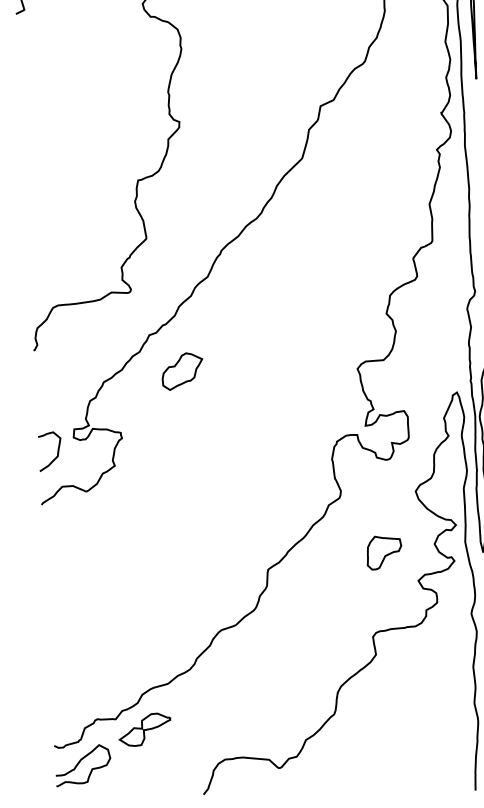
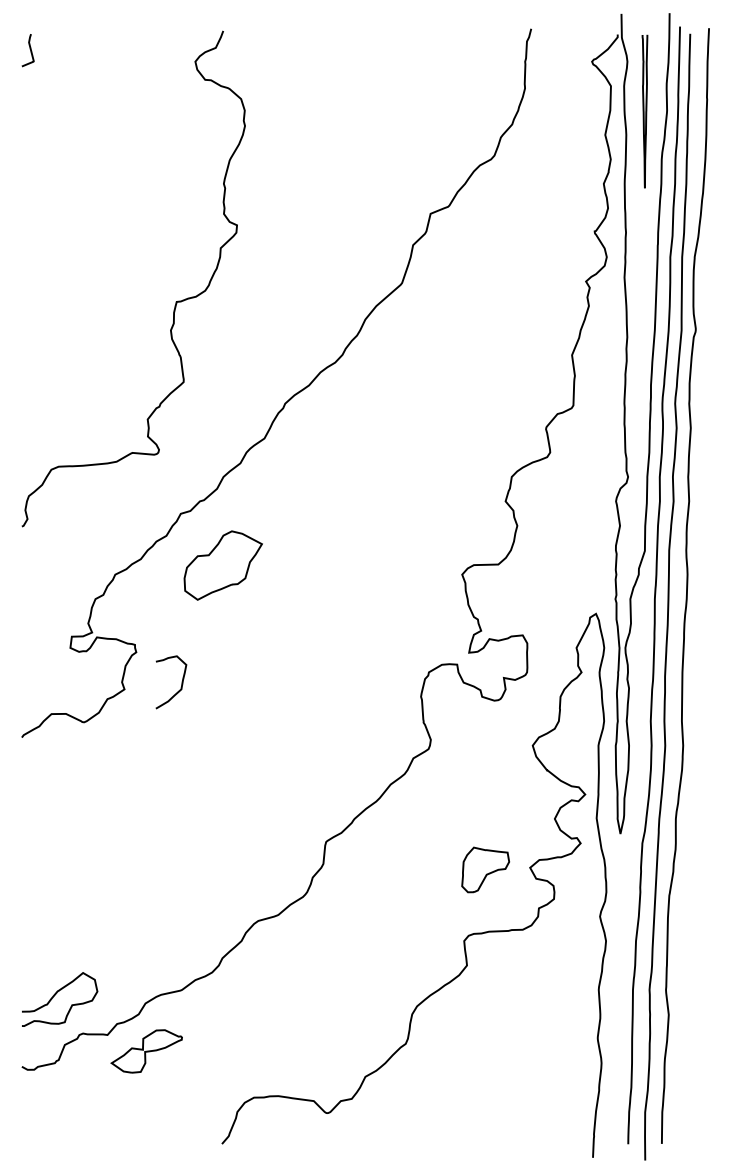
part: (182, 371) -> (223, 565), size x1.4
curve: (57, 451) -> (181, 682), moved
part: (384, 552) -> (485, 869), moved
curve: (80, 761) -> (56, 994), moved

